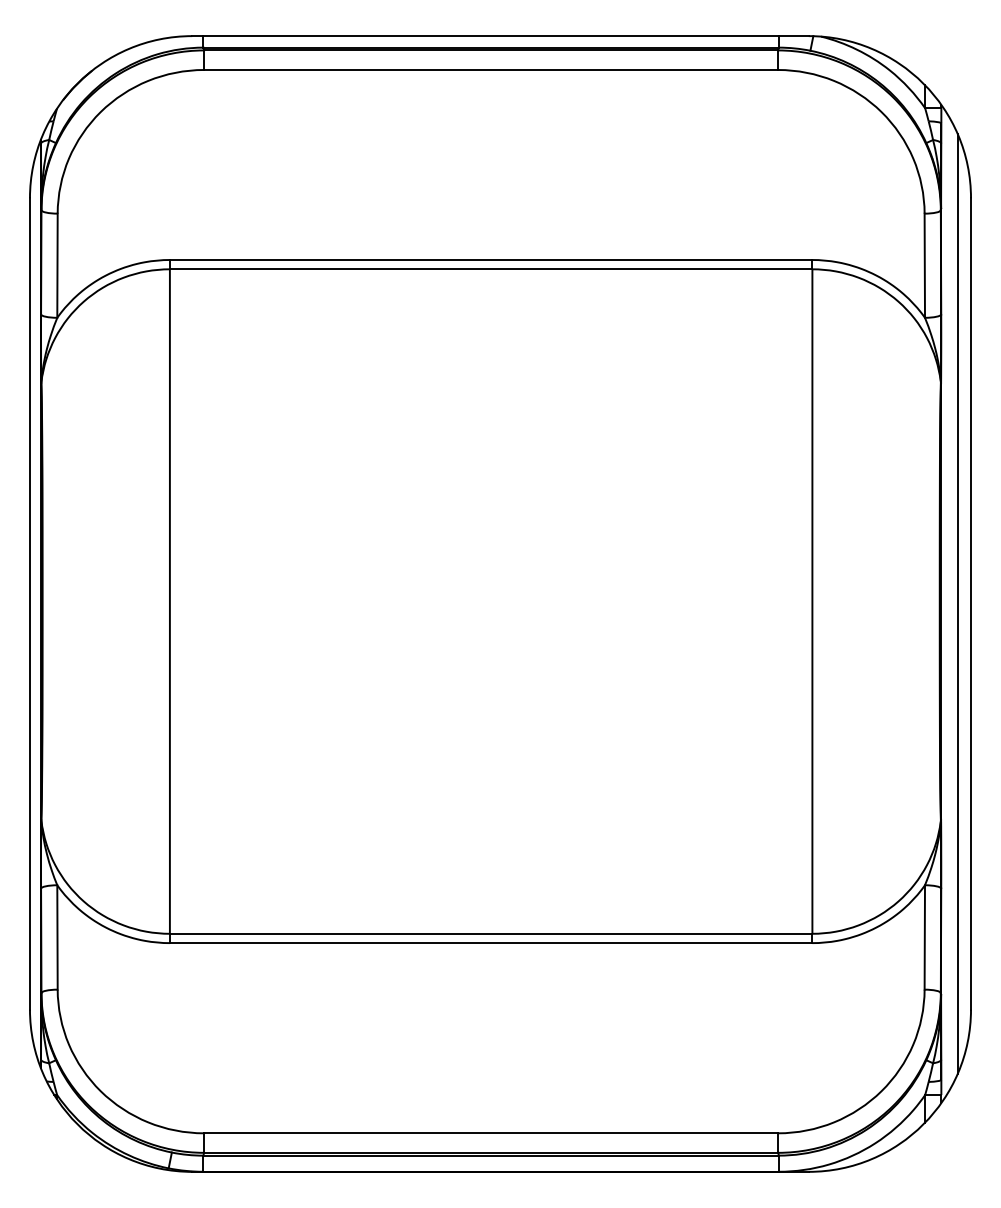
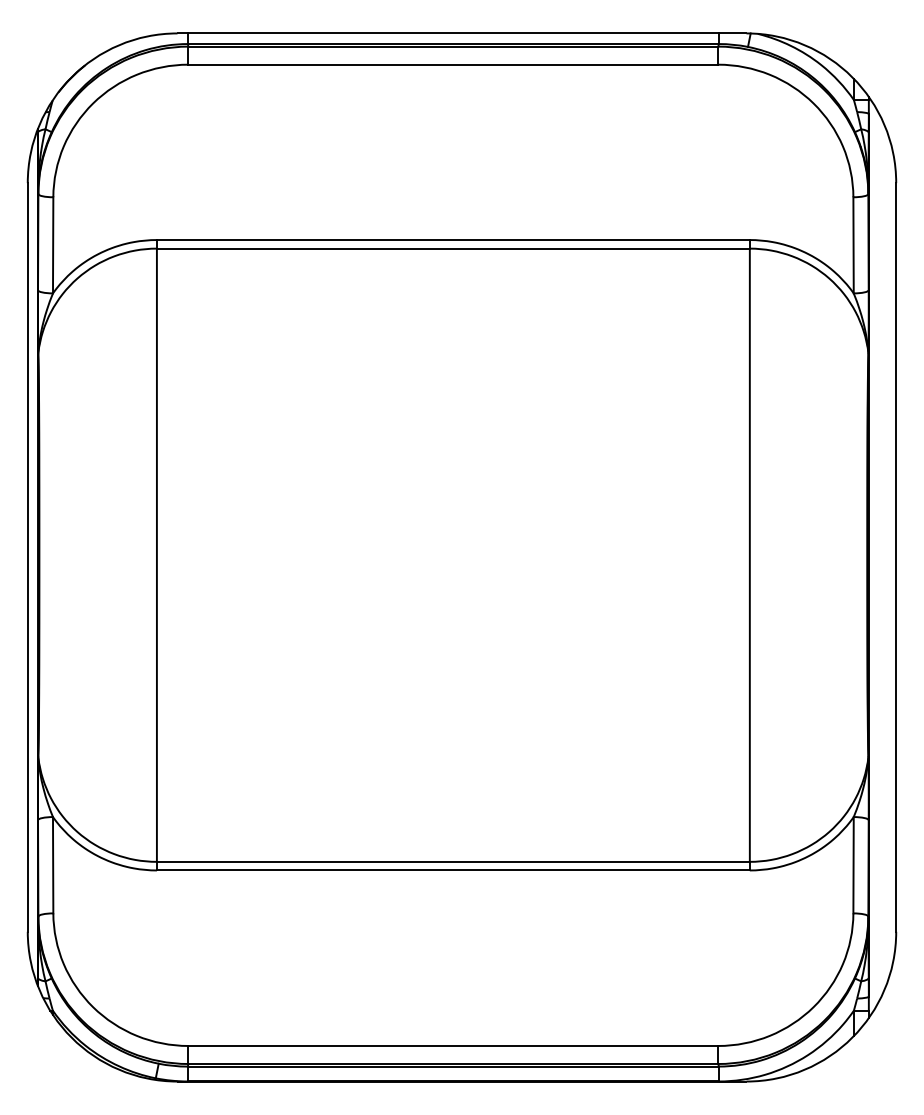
line: (957, 604) -> (883, 557), removed

